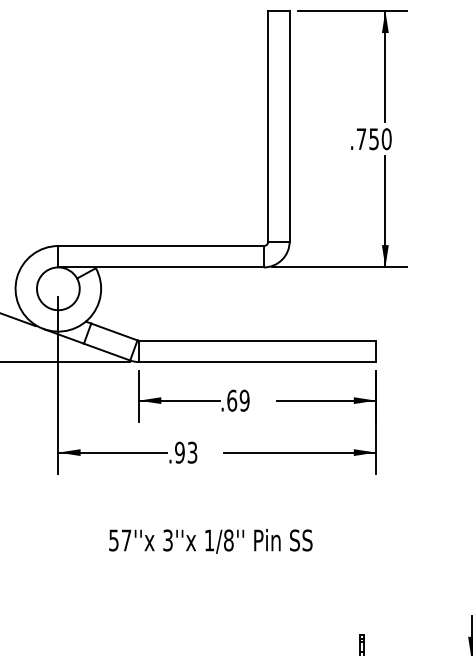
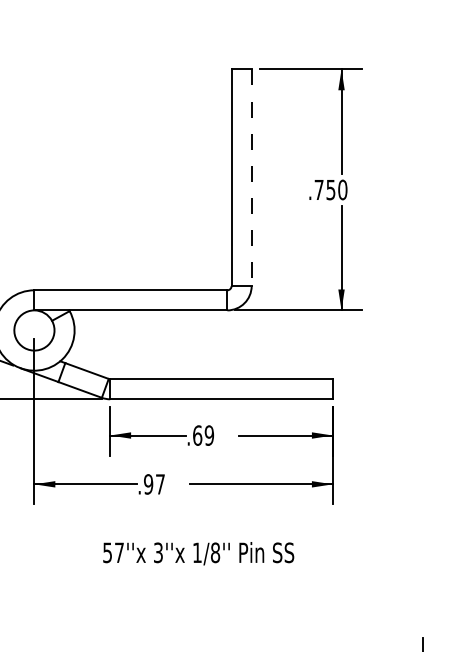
line: (289, 126) -> (251, 178), solid -> dashed
text: (192, 452) -> (160, 484), .93 -> .97
text: (210, 541) -> (198, 553), moved

